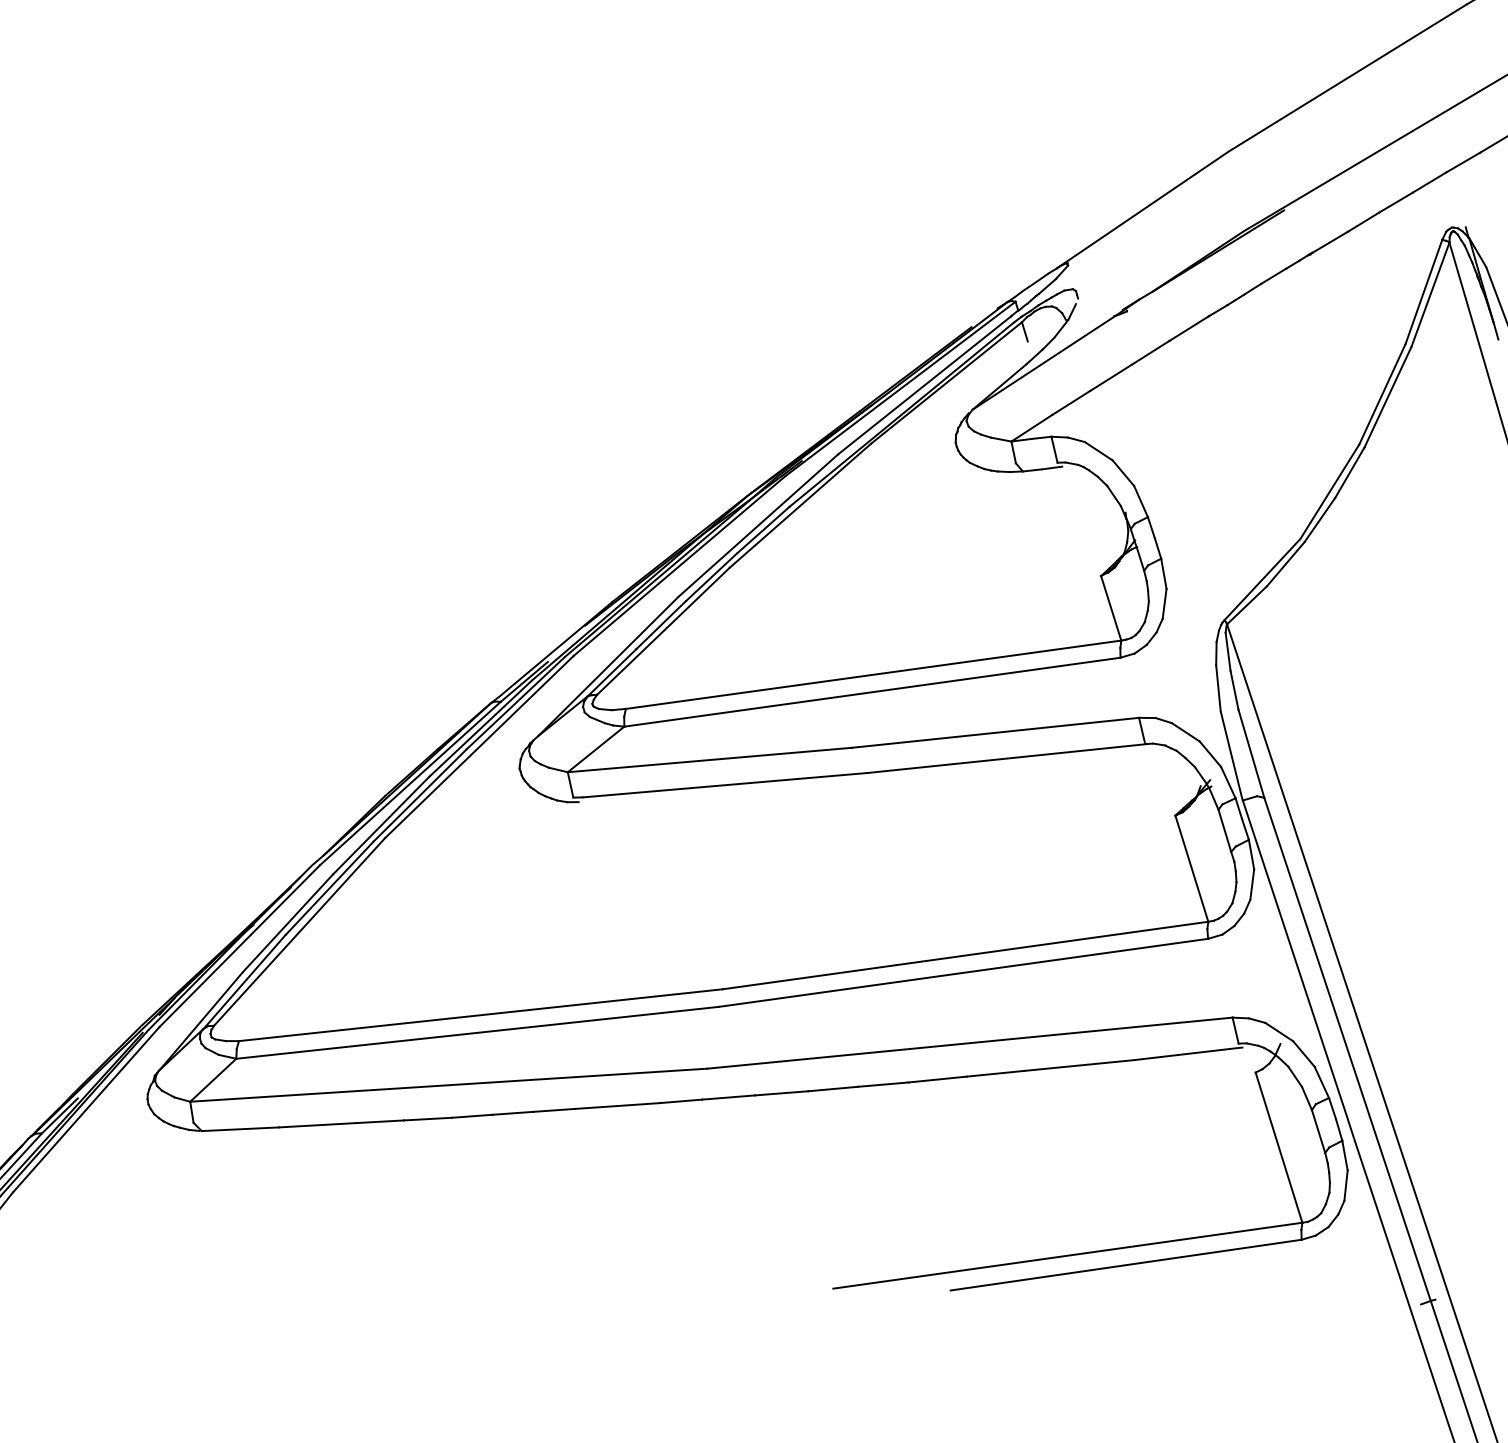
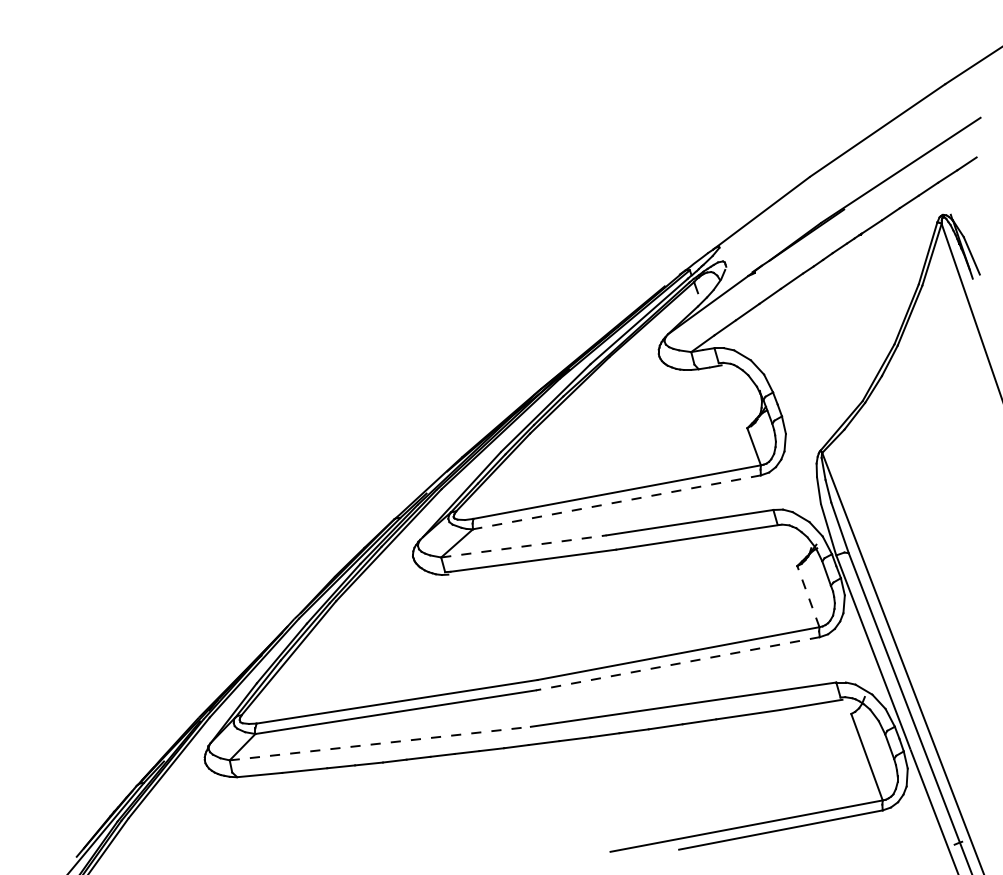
line: (871, 692) -> (616, 502), solid -> dashed
line: (710, 760) -> (524, 546), solid -> dashed
line: (1192, 868) -> (808, 596), solid -> dashed
line: (962, 972) -> (677, 663), solid -> dashed
line: (449, 1085) -> (380, 743), solid -> dashed

